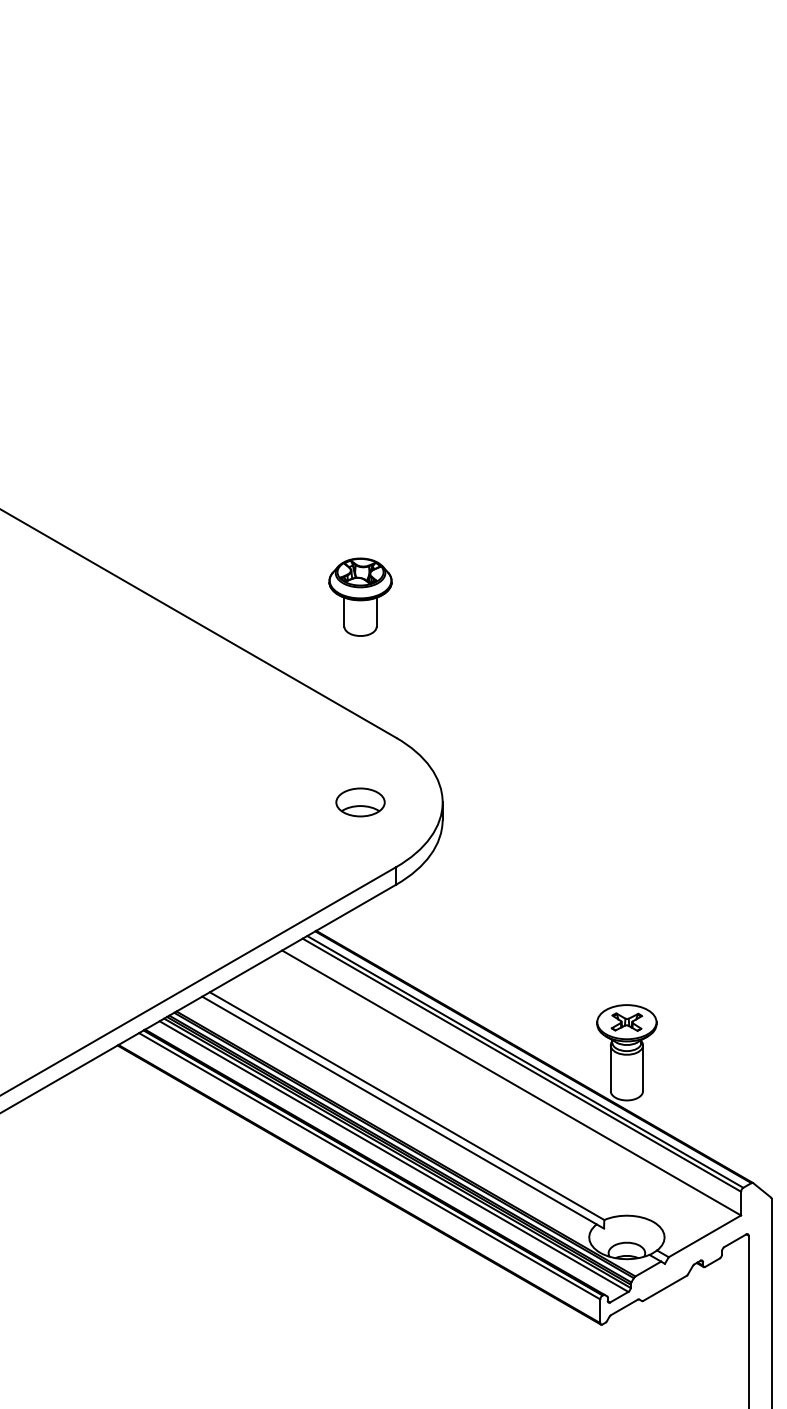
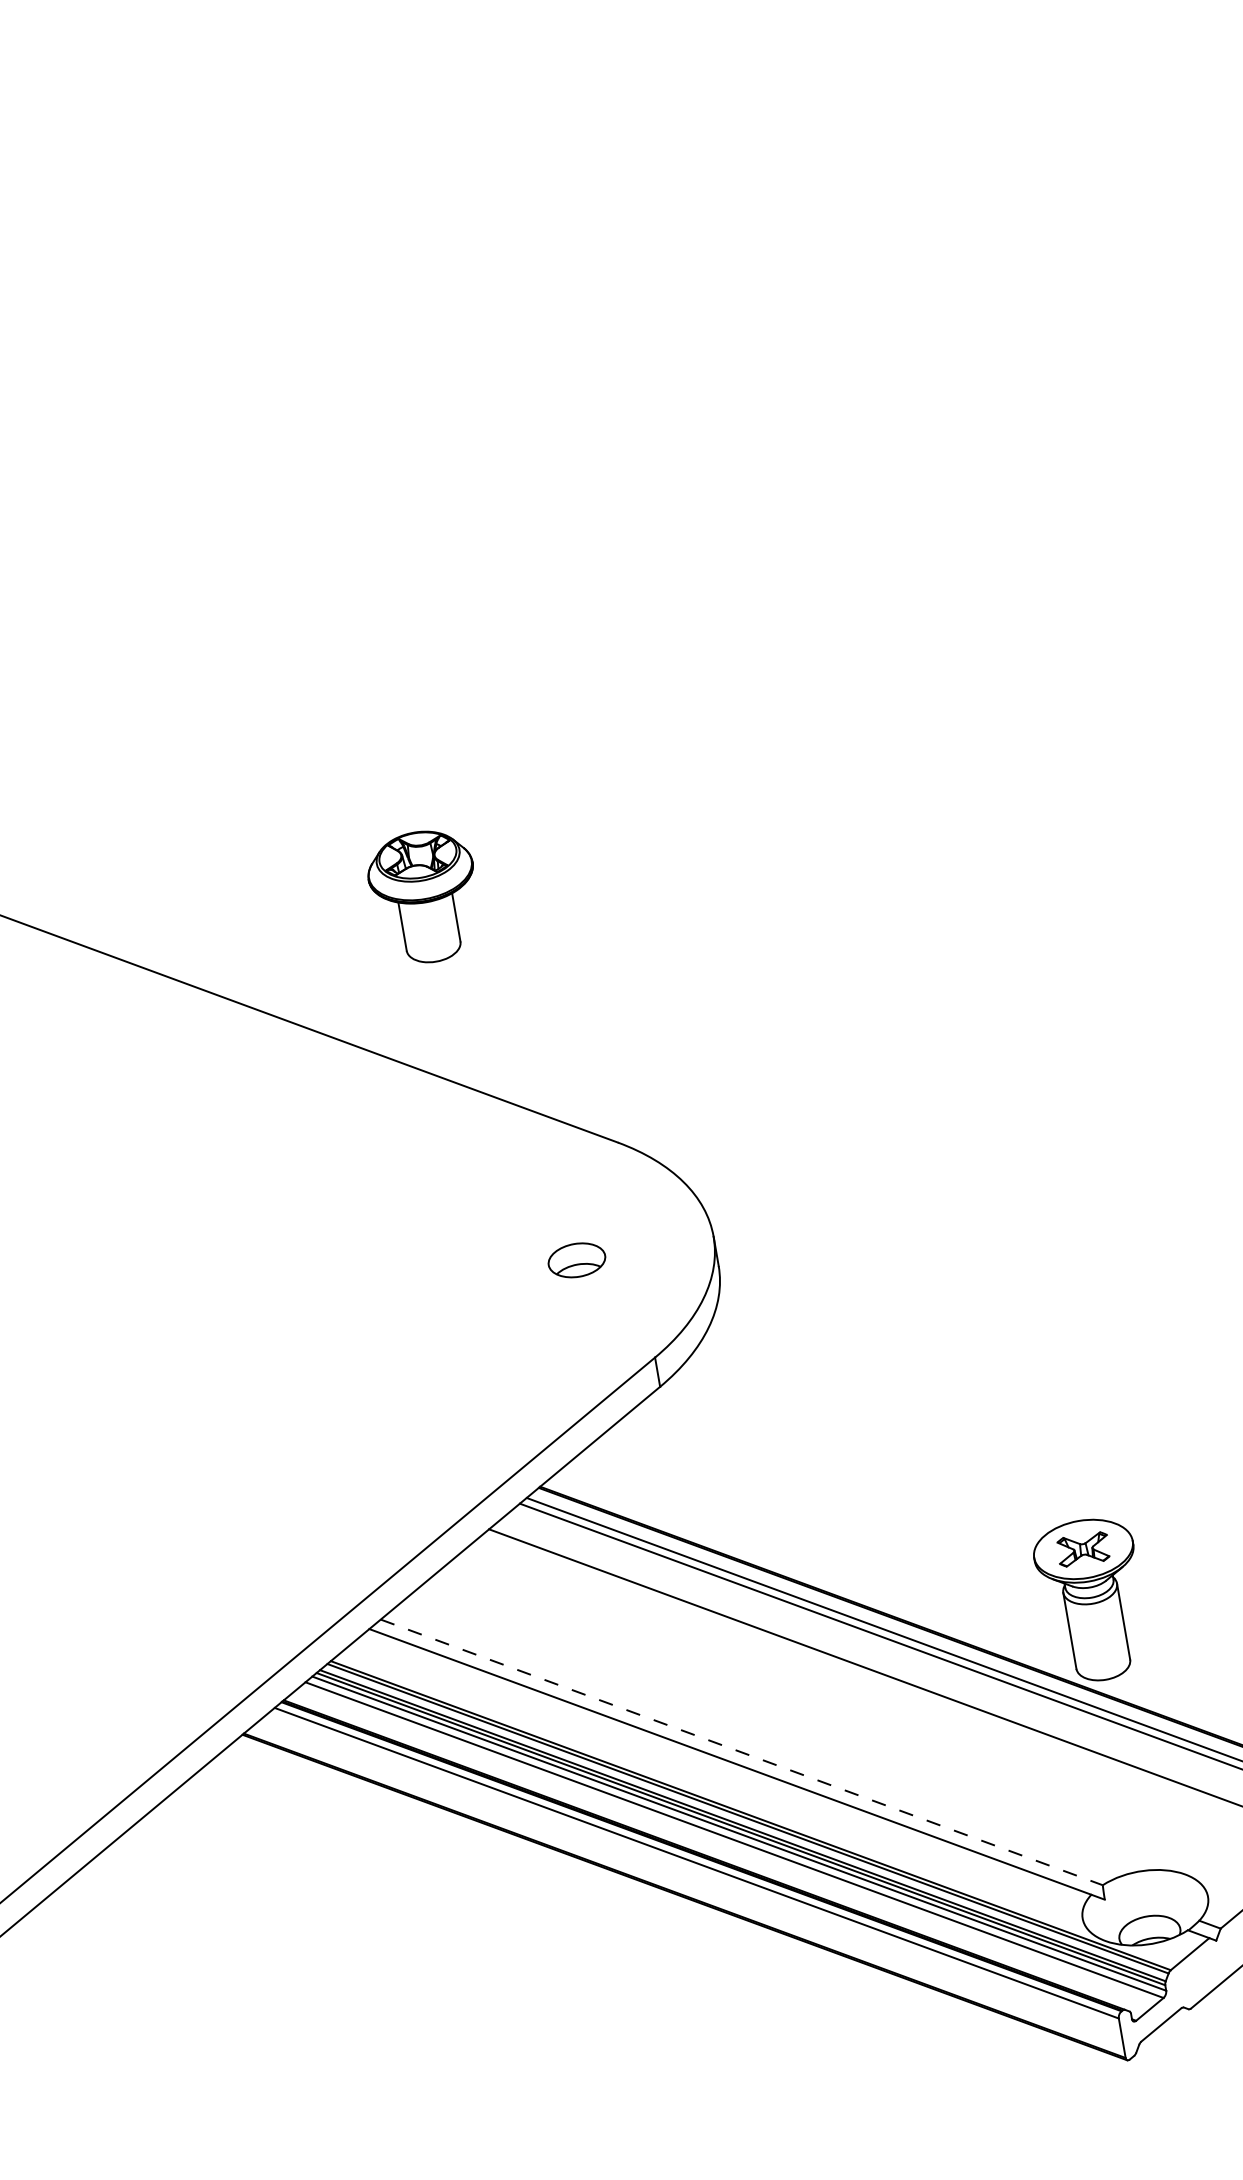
part: (360, 596) -> (424, 895), moved
part: (360, 802) -> (576, 1260), size x0.7
line: (407, 1106) -> (742, 1752), solid -> dashed

